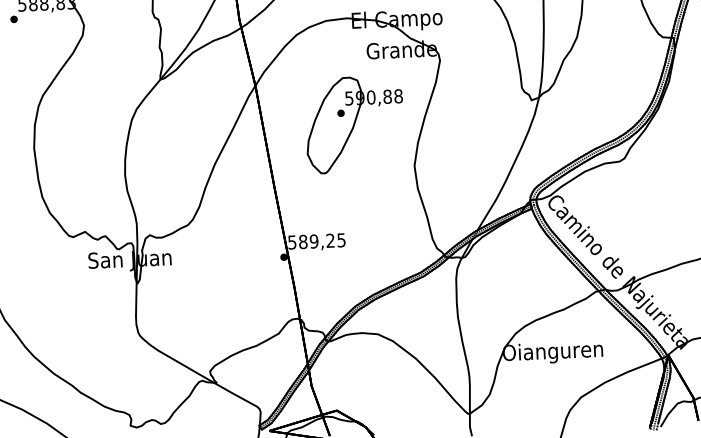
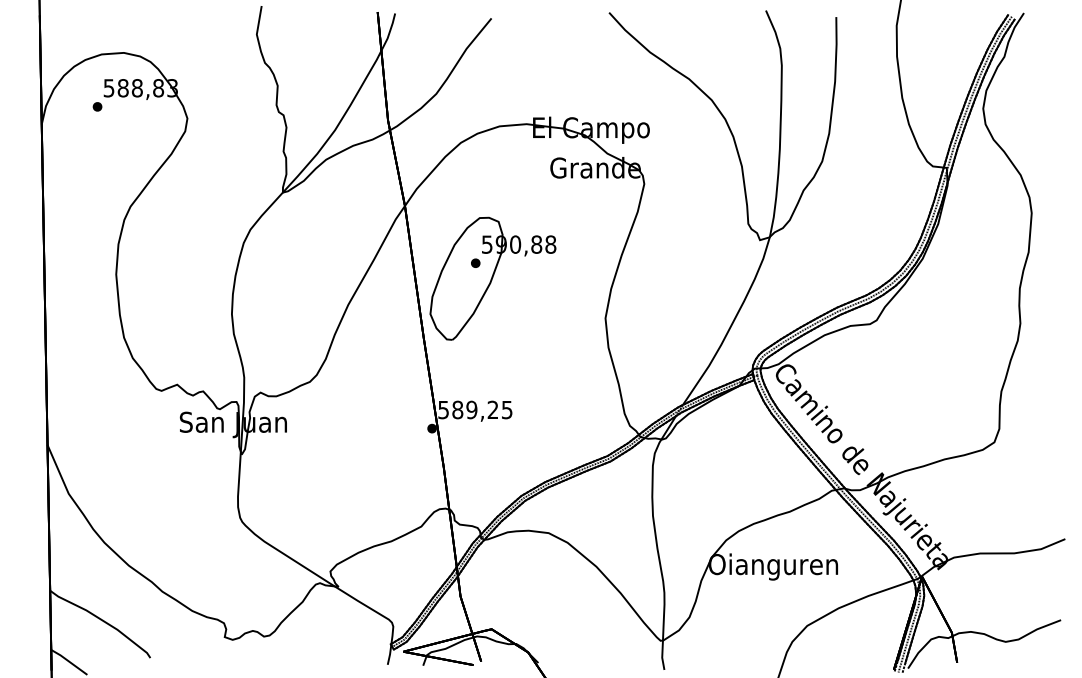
part: (354, 124) -> (492, 278), moved

